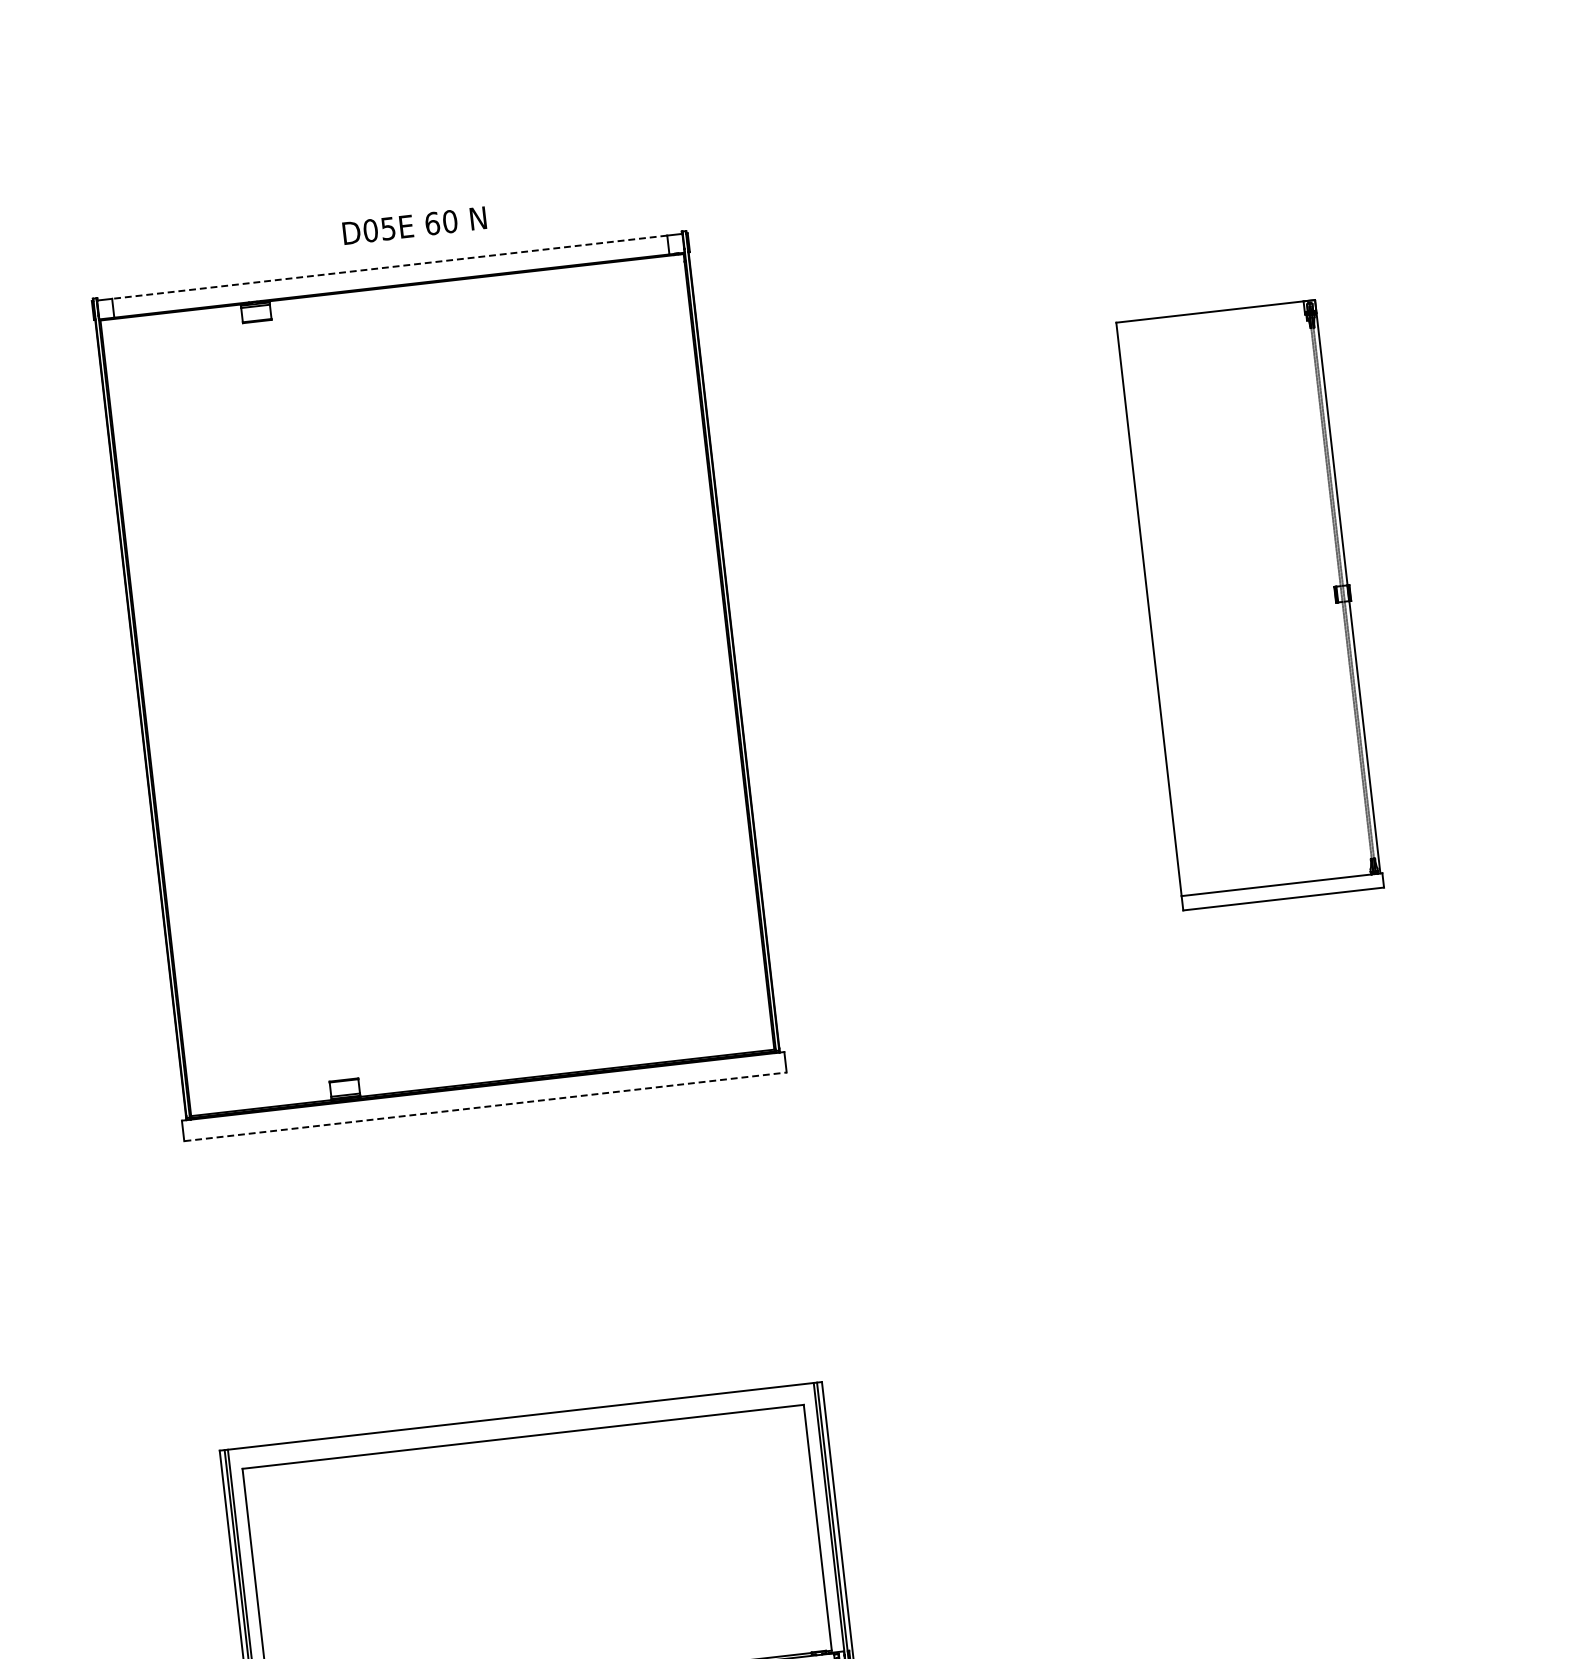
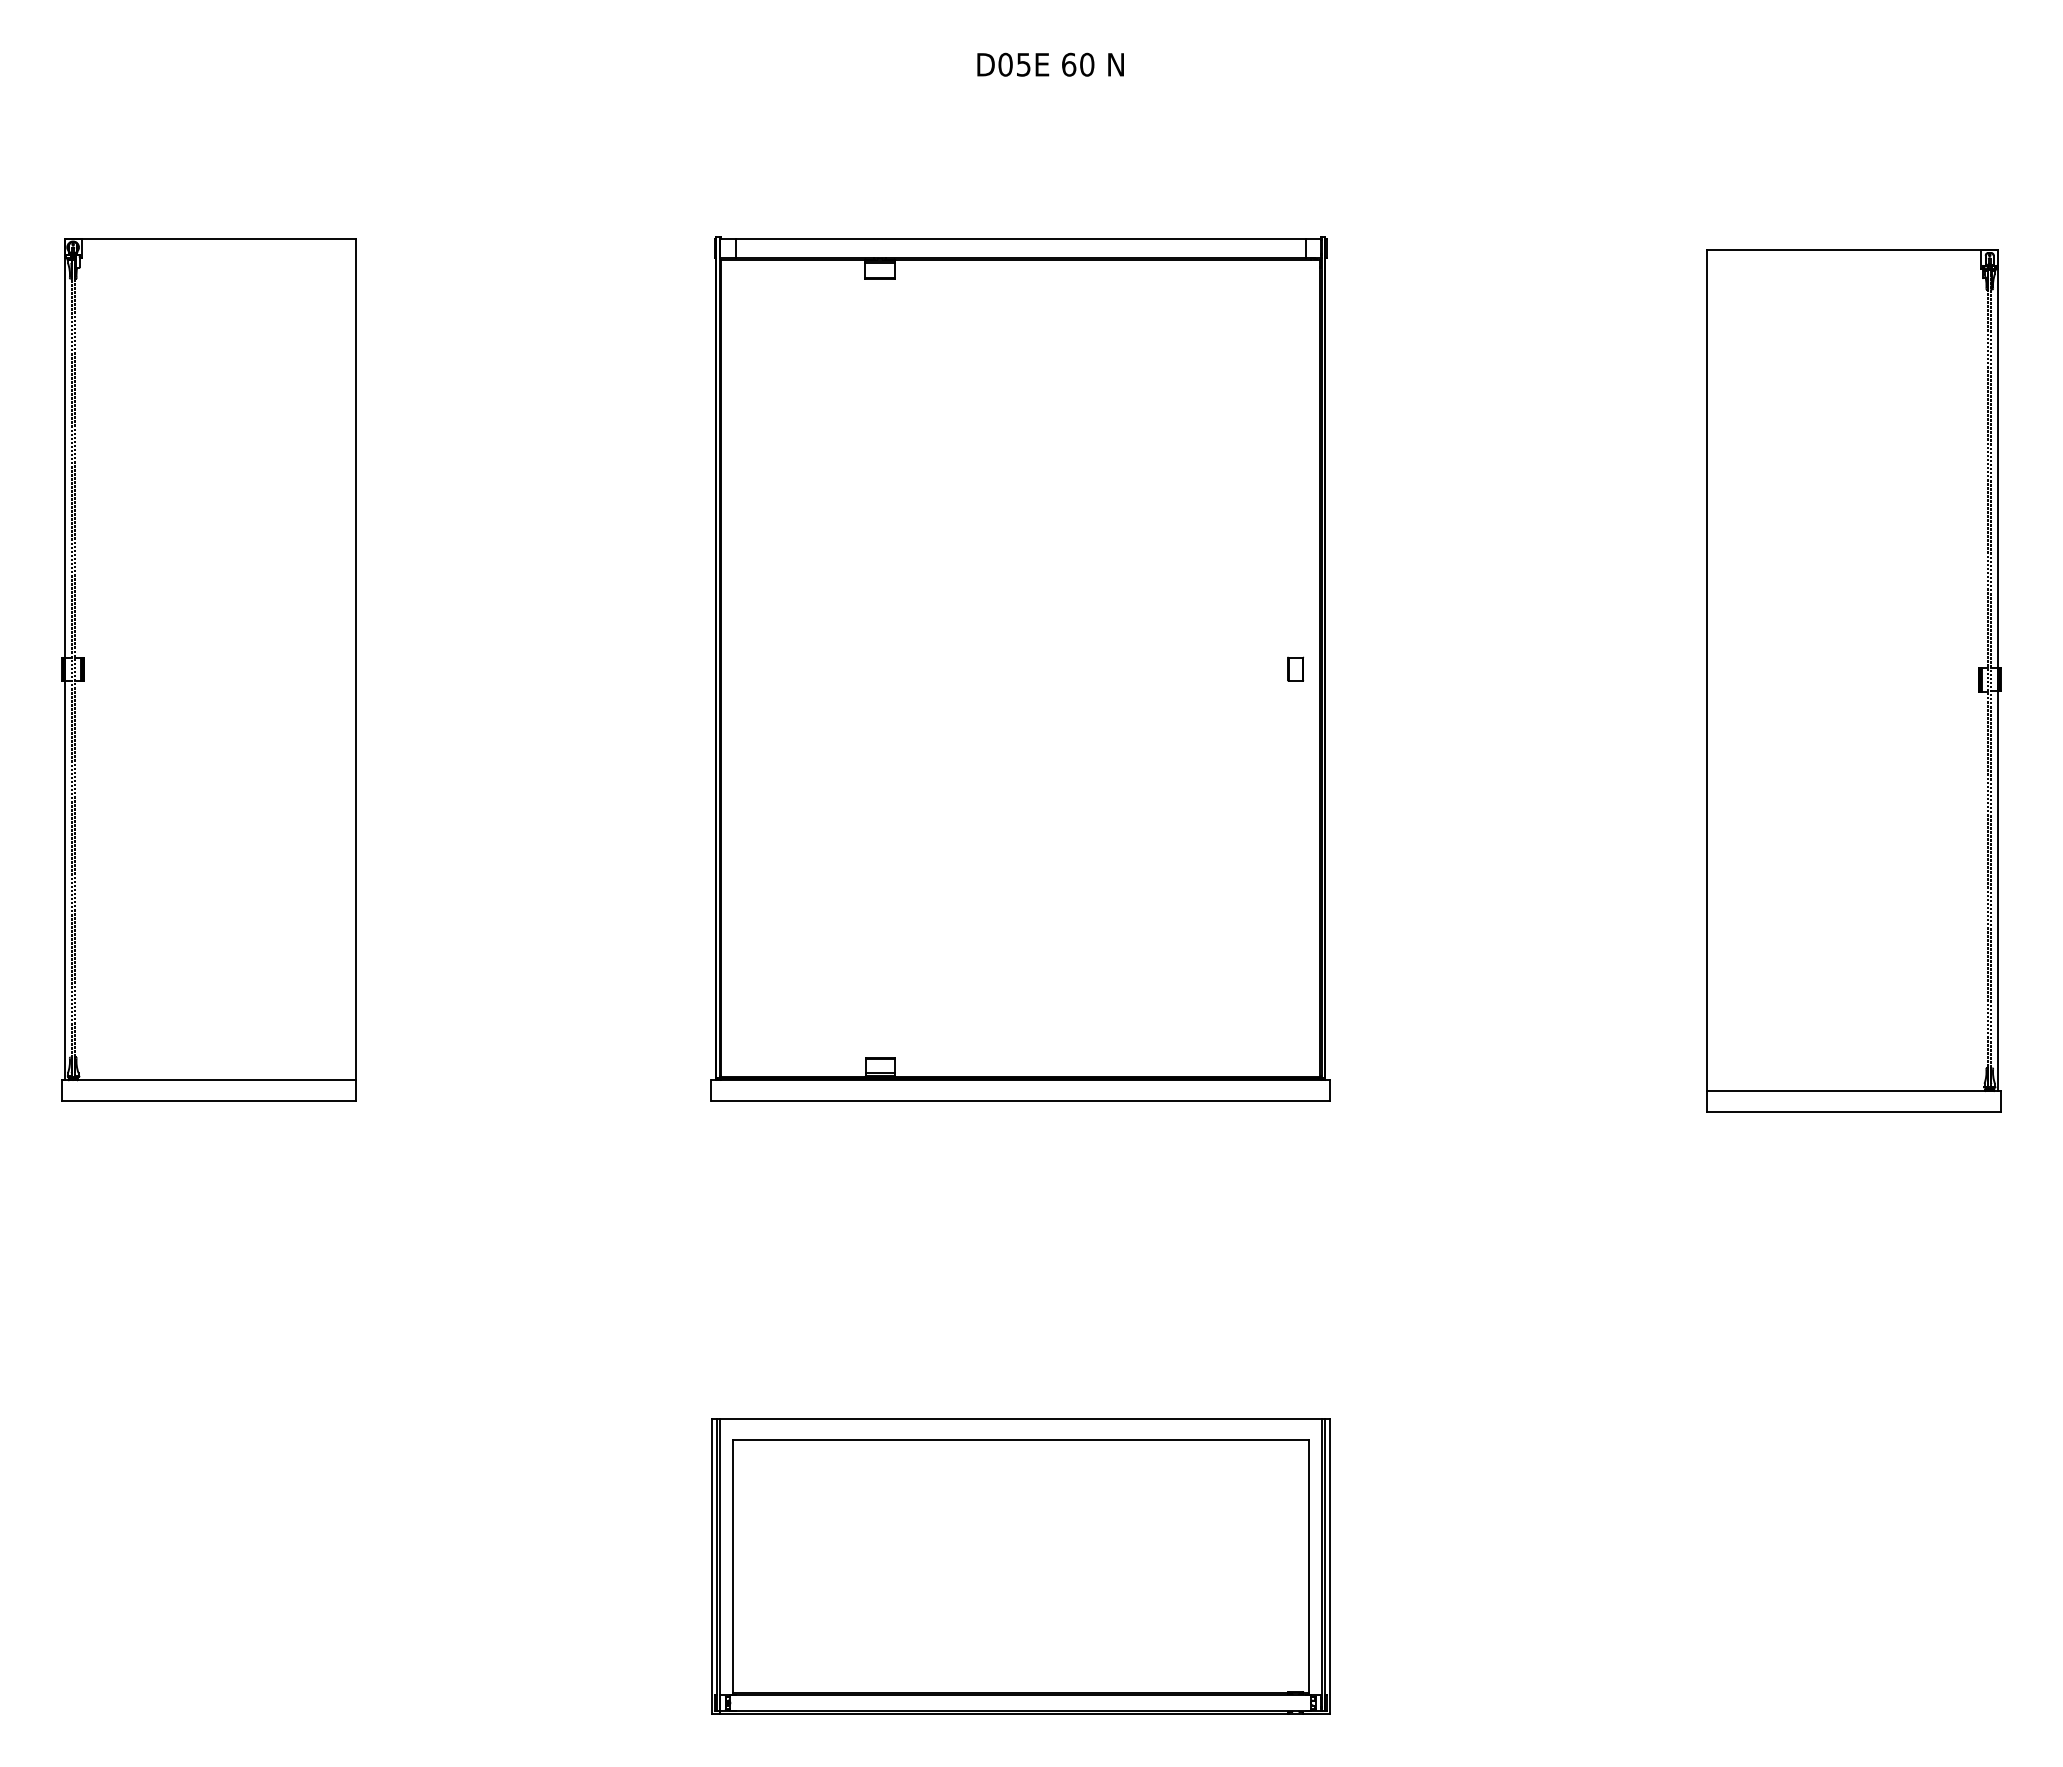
text: (414, 225) -> (1050, 64), moved
line: (389, 266) -> (1020, 238), dashed -> solid
part: (1249, 604) -> (1853, 680), size x1.43
part: (705, 654) -> (1295, 668), added
line: (486, 1107) -> (1021, 1101), dashed -> solid

